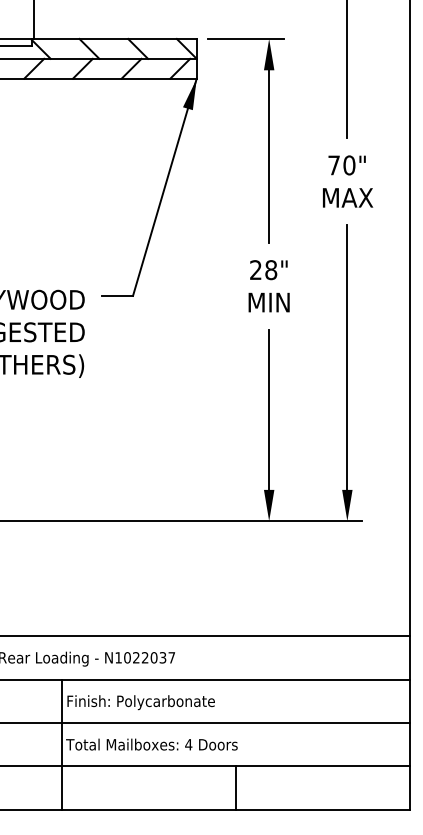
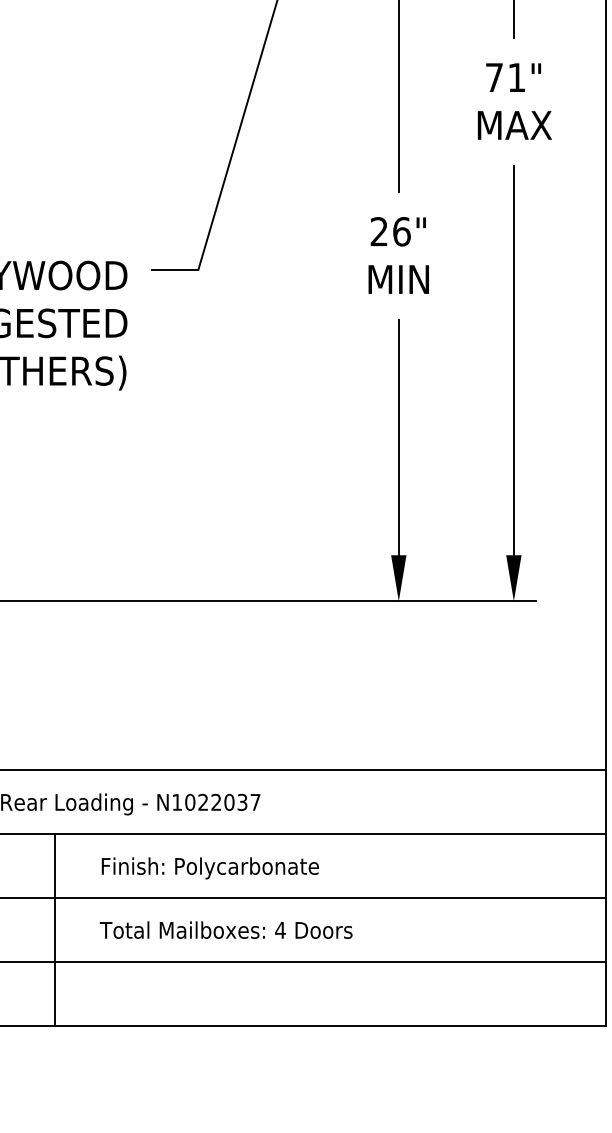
text: (349, 165) -> (517, 77), 70" -> 71"
text: (271, 269) -> (402, 230), 28" -> 26"
line: (62, 744) -> (54, 930), moved
line: (236, 787) -> (350, 993), removed

